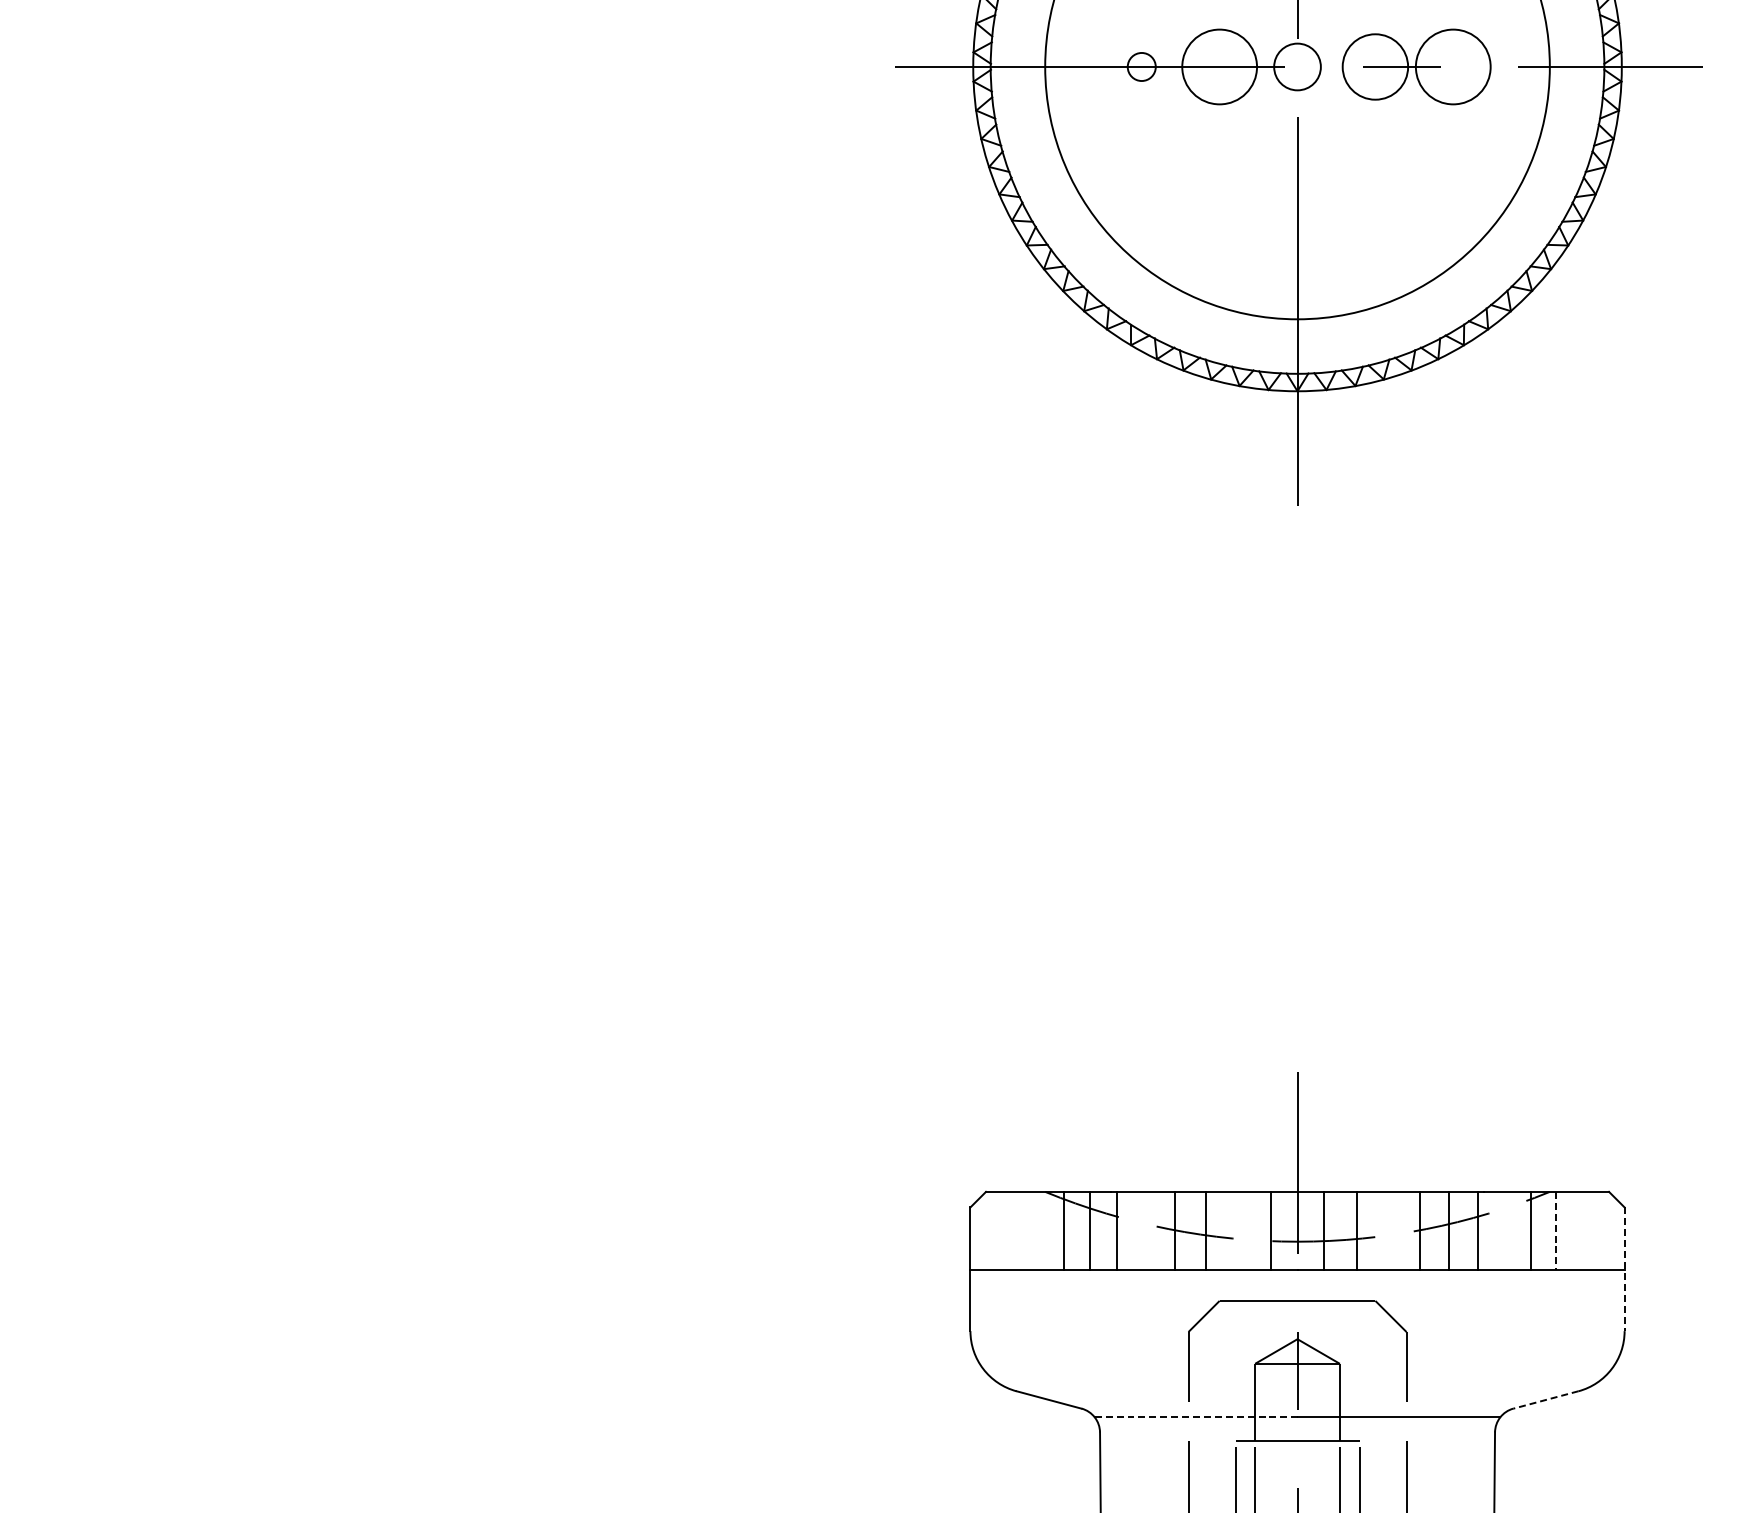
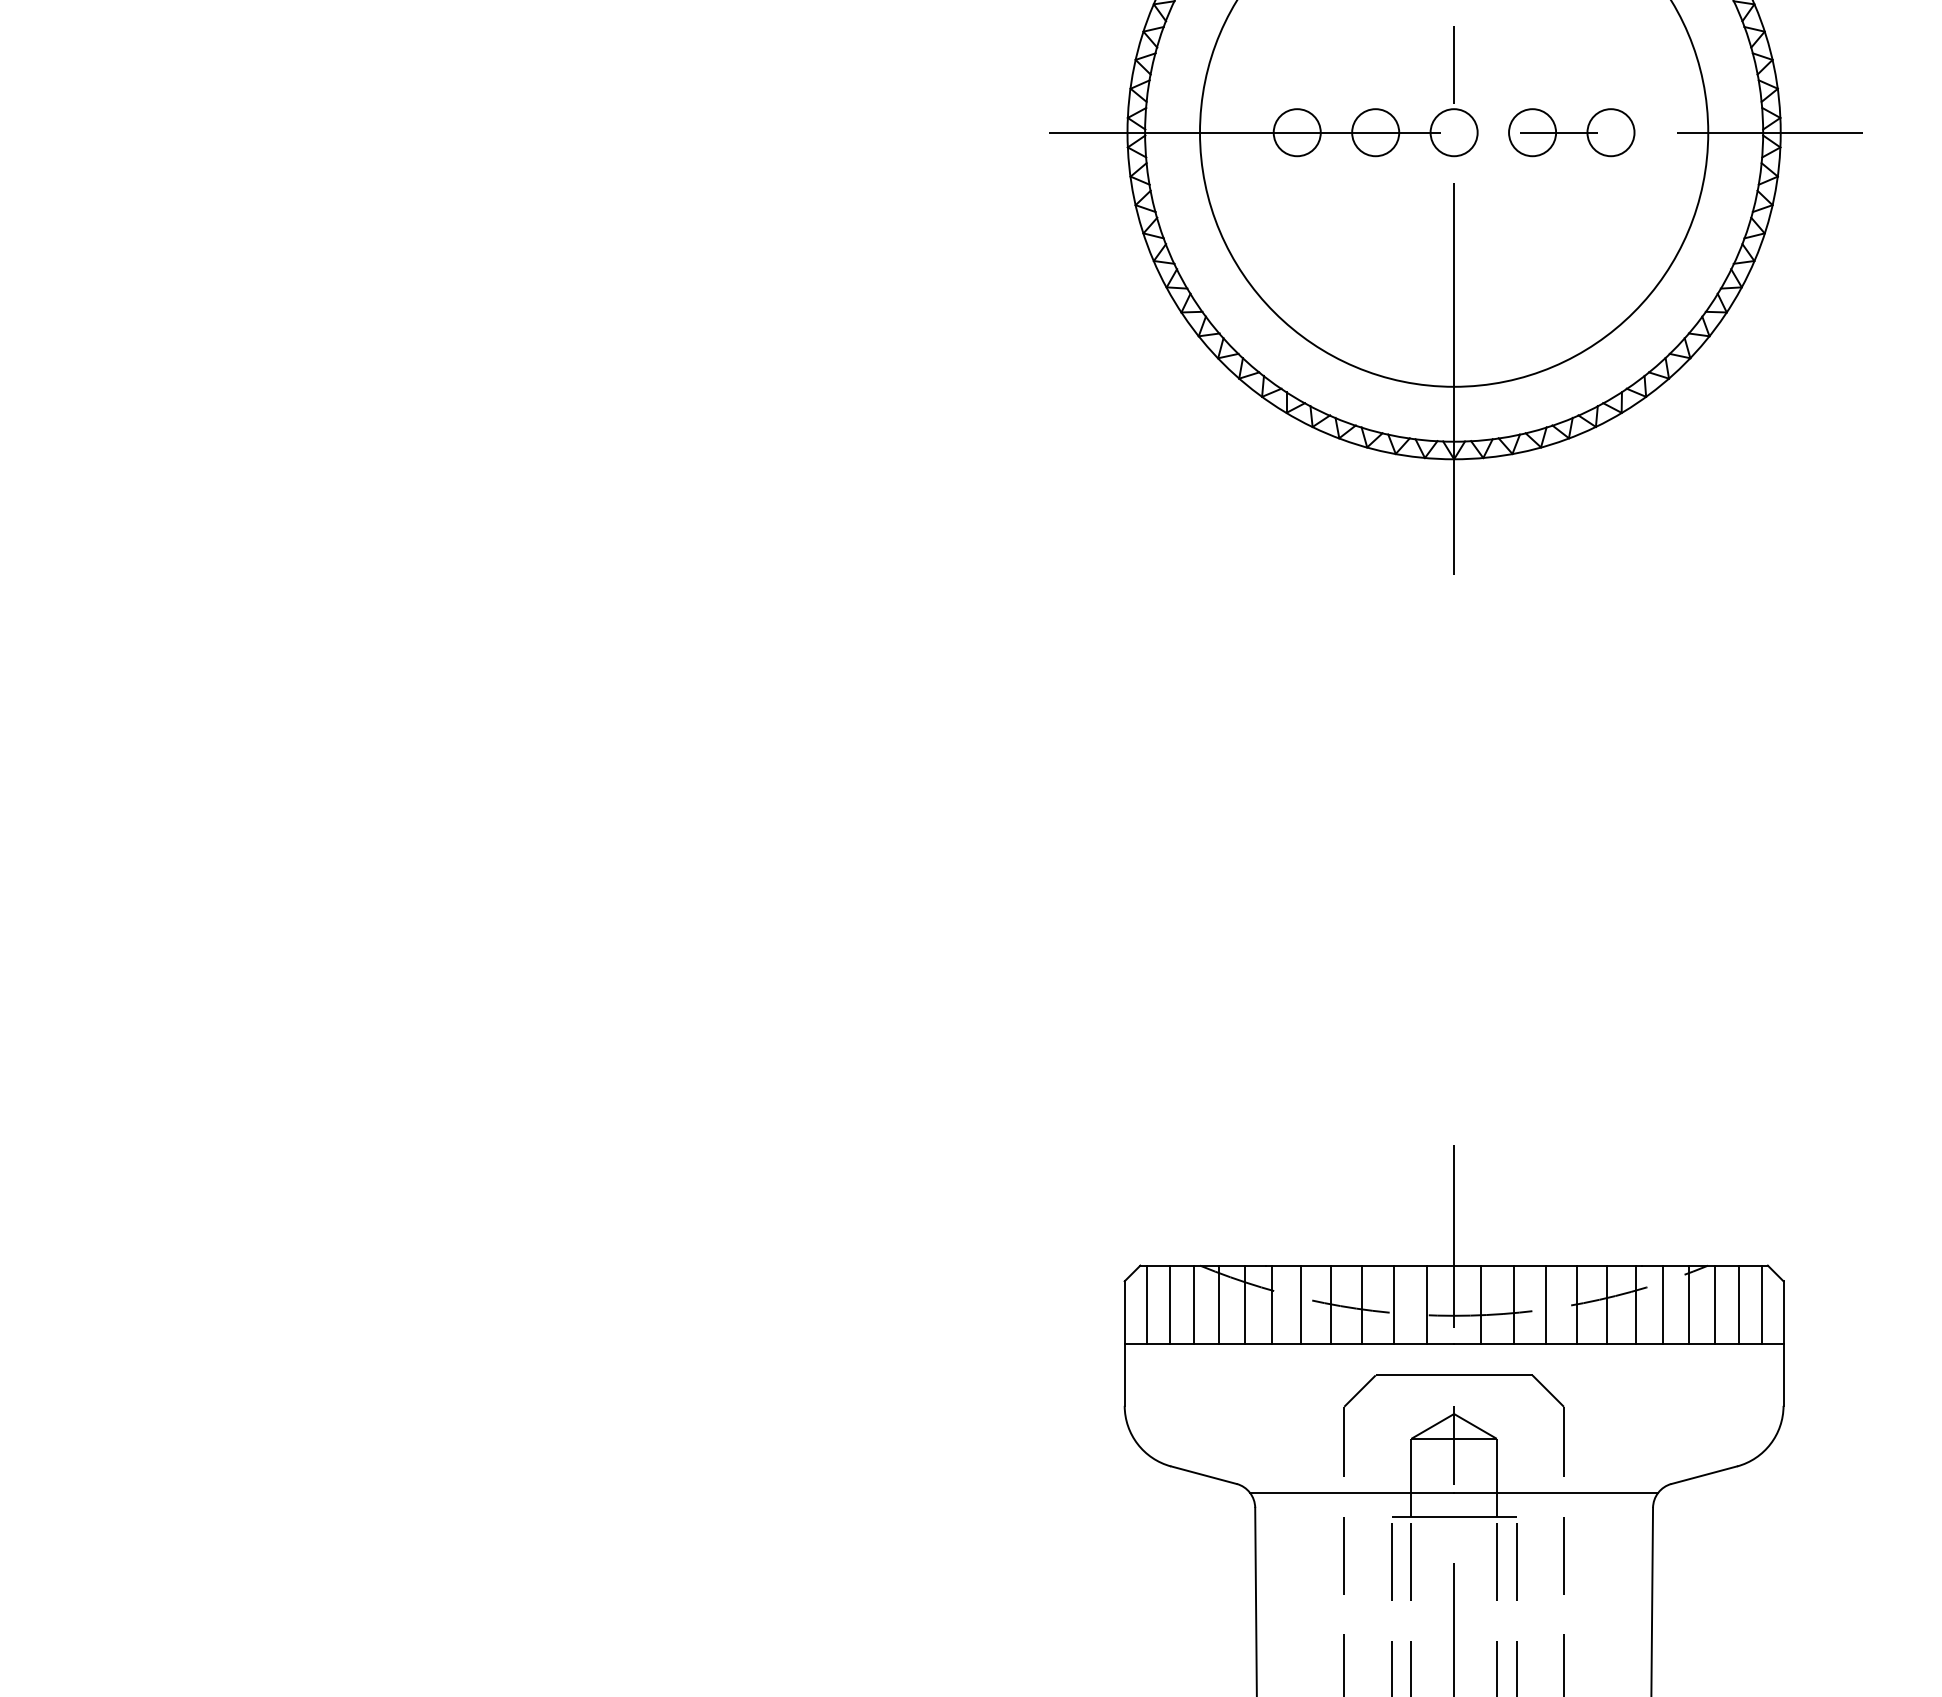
circle: (1141, 66) -> (1296, 132), size x1.67
circle: (1219, 66) -> (1375, 132), size x0.62
circle: (1375, 66) -> (1532, 132), size x0.71
circle: (1452, 66) -> (1610, 132), size x0.62
line: (992, 1230) -> (1146, 1304), added
line: (1014, 1230) -> (1169, 1304), added
line: (1038, 1230) -> (1193, 1304), added
line: (1145, 1230) -> (1301, 1304), added
line: (1237, 1230) -> (1393, 1304), added
line: (1389, 1230) -> (1546, 1304), added
line: (1505, 1230) -> (1663, 1304), added
line: (1579, 1230) -> (1738, 1304), added
line: (1602, 1230) -> (1761, 1304), added
line: (1556, 1231) -> (1714, 1305), dashed -> solid
line: (1624, 1270) -> (1783, 1344), dashed -> solid
line: (1546, 1400) -> (1704, 1475), dashed -> solid
line: (1196, 1417) -> (1352, 1492), dashed -> solid

